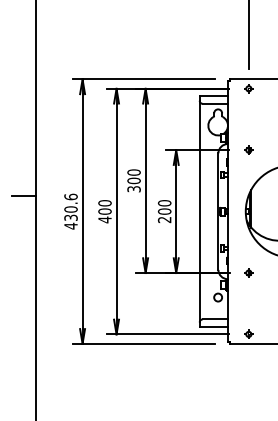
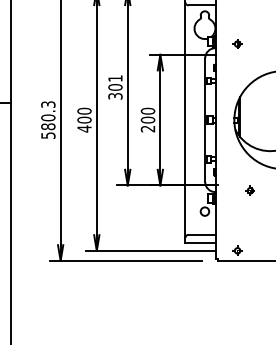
part: (248, 149) -> (237, 43), moved
text: (133, 172) -> (114, 78), 300 -> 301
text: (70, 211) -> (47, 120), 430.6 -> 580.3
part: (248, 272) -> (250, 190), moved

